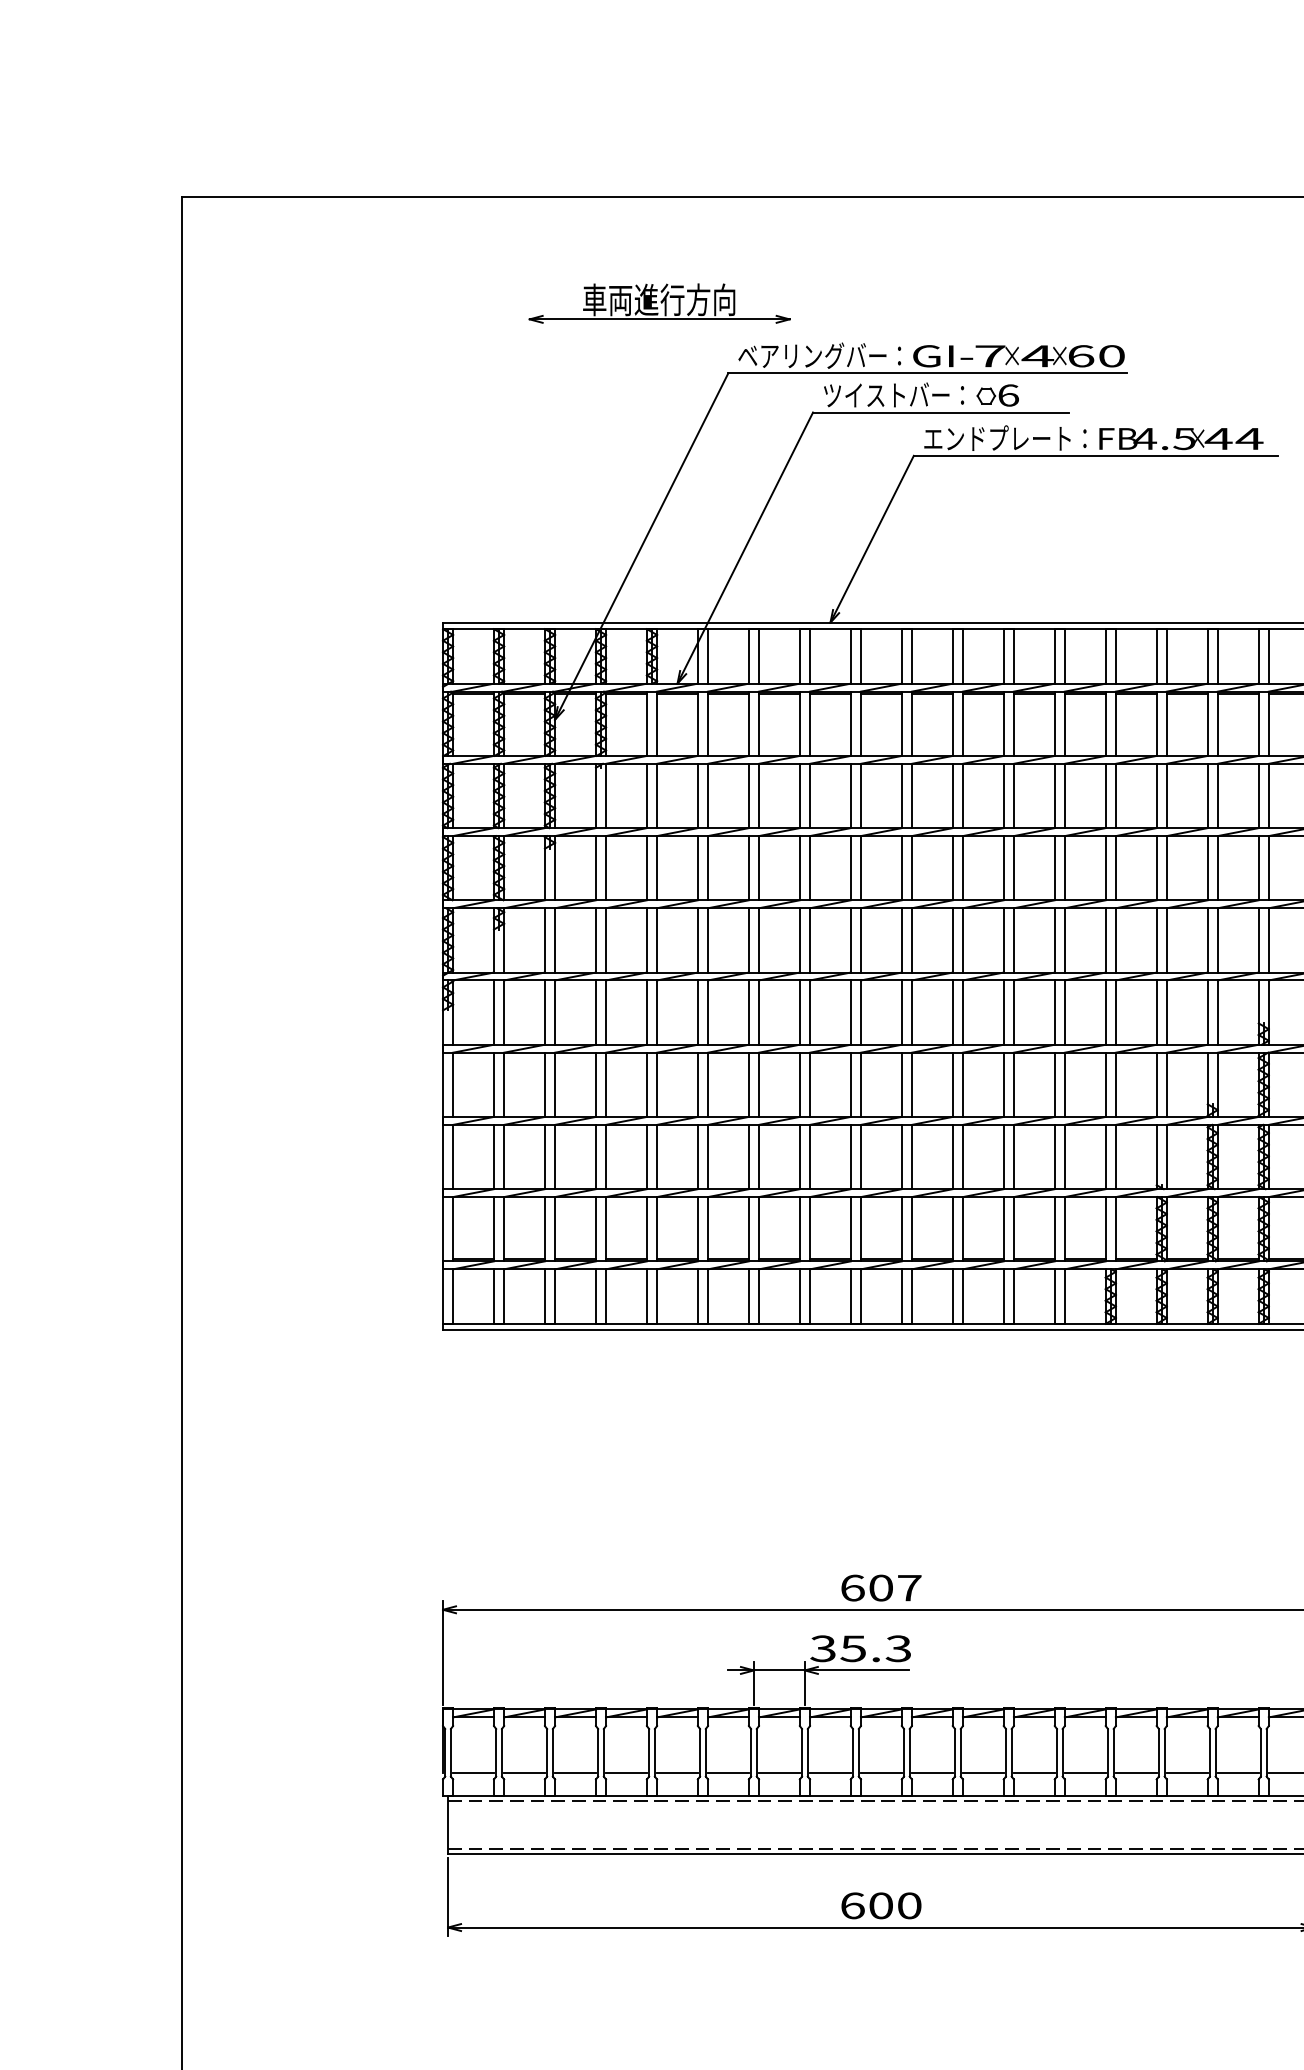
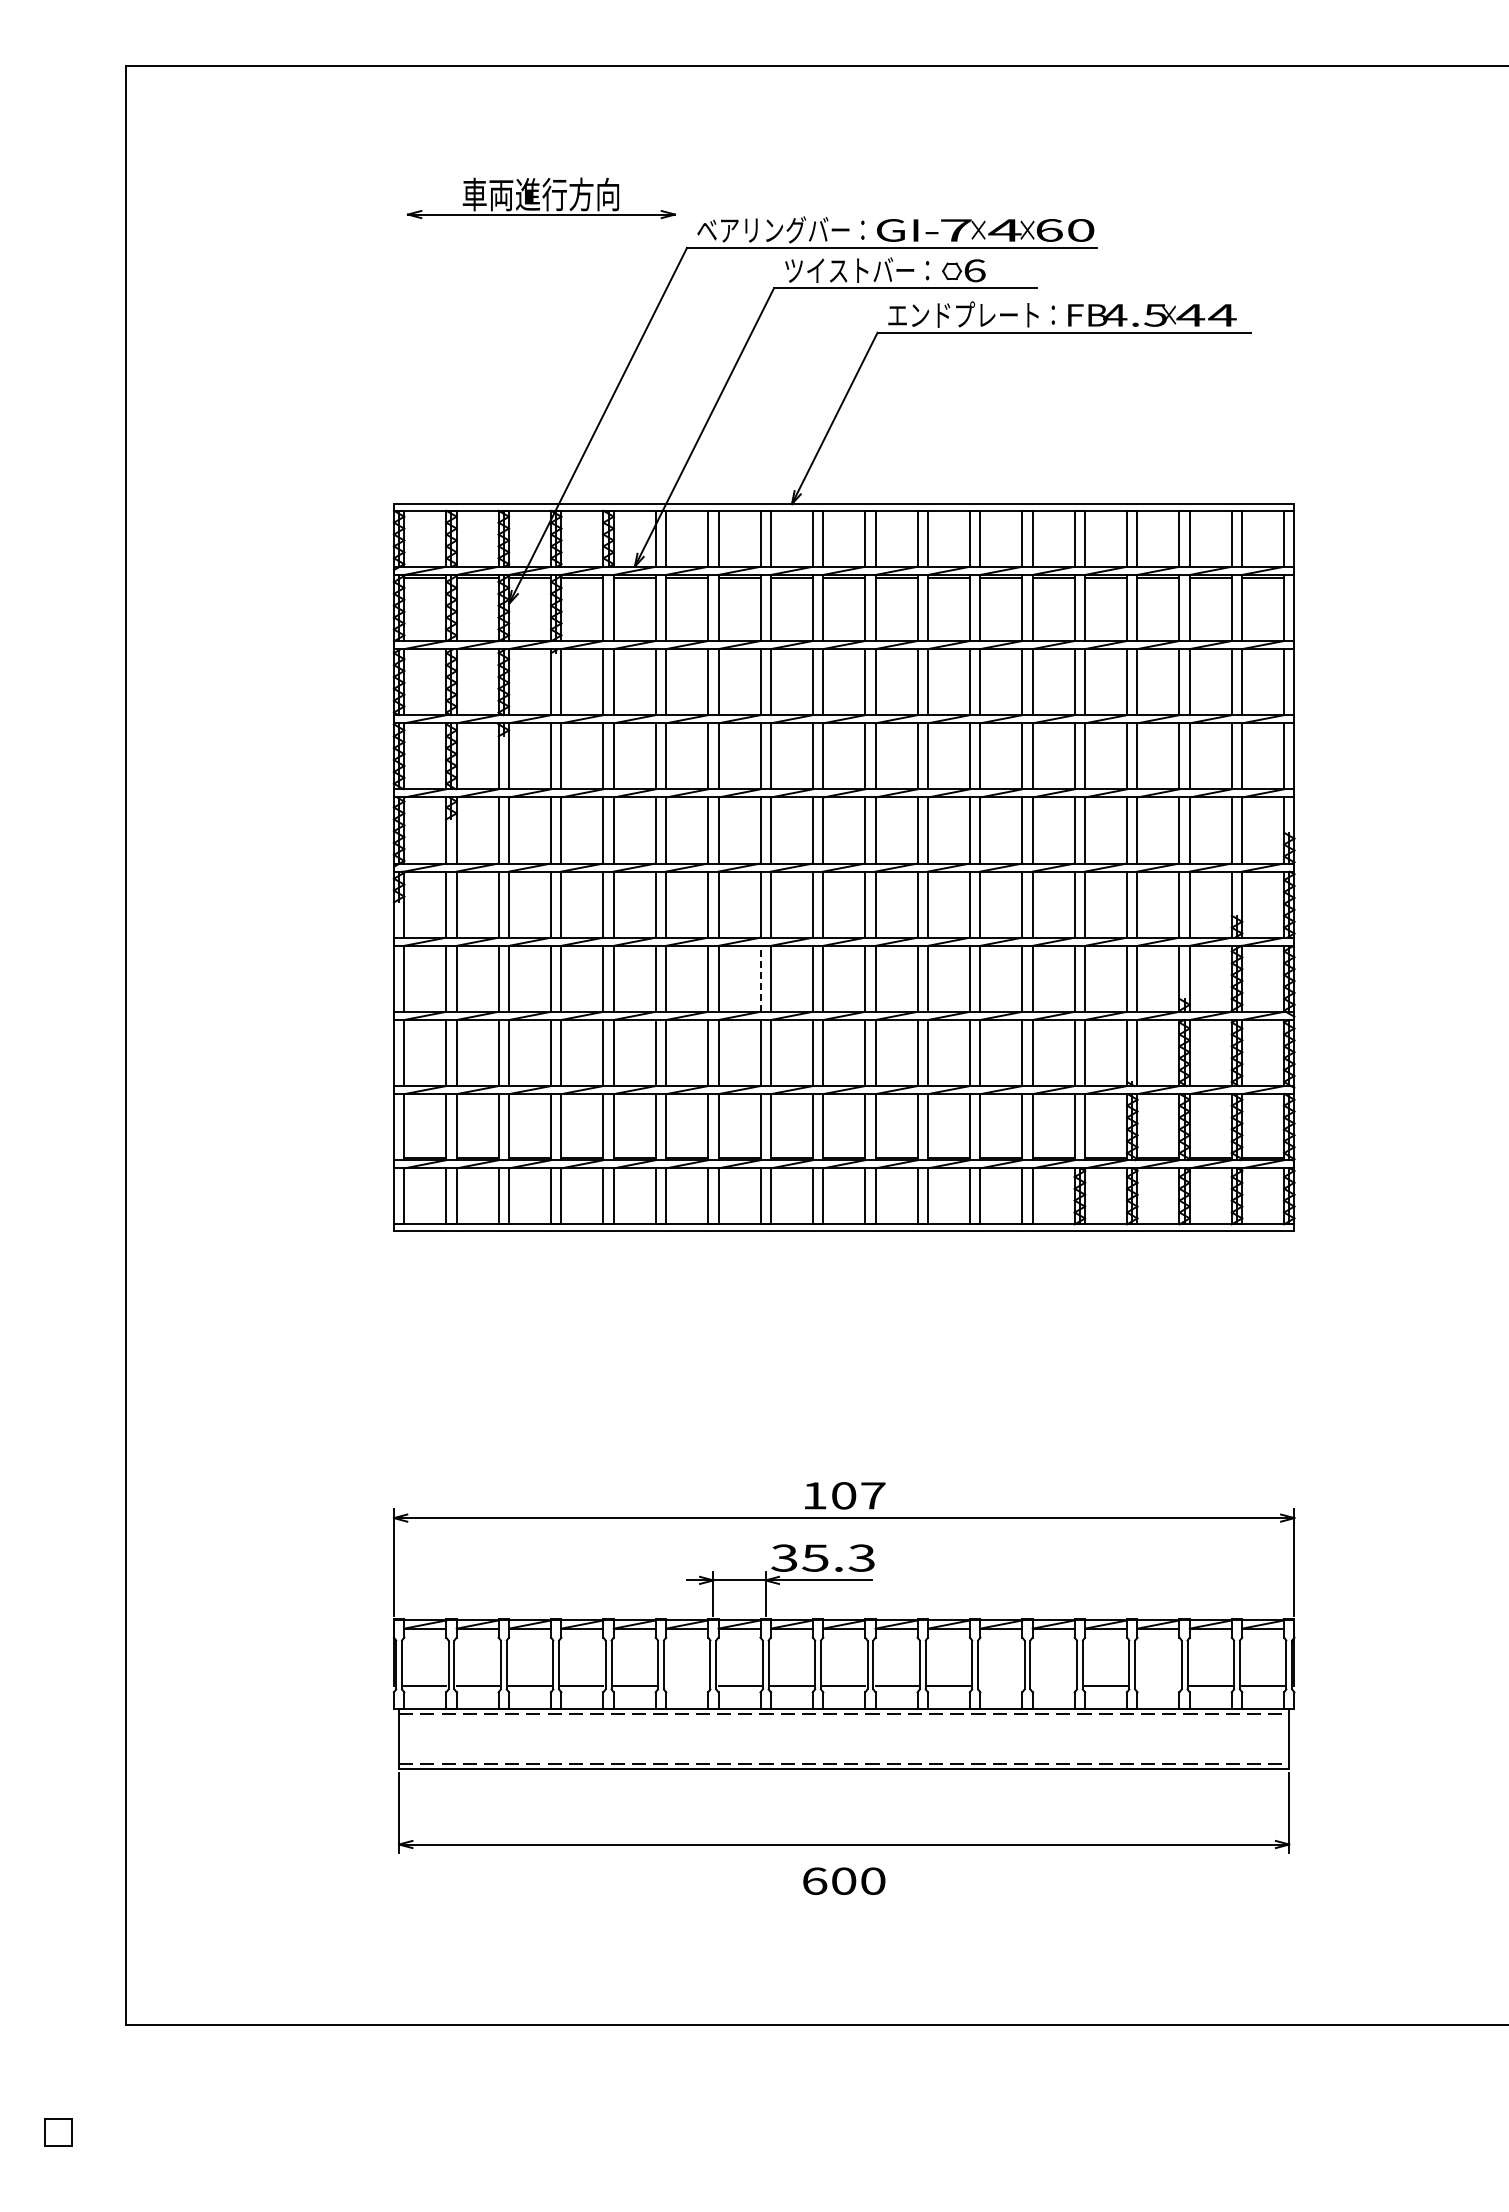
part: (659, 303) -> (541, 198), moved
line: (799, 1084) -> (760, 978), solid -> dashed
text: (853, 1587) -> (815, 1495), 607 -> 107
line: (728, 1772) -> (687, 1685), removed
line: (1034, 1772) -> (1001, 1685), removed
line: (1085, 1772) -> (1053, 1685), removed
line: (1187, 1772) -> (1158, 1685), removed
text: (881, 1905) -> (844, 1880), moved

